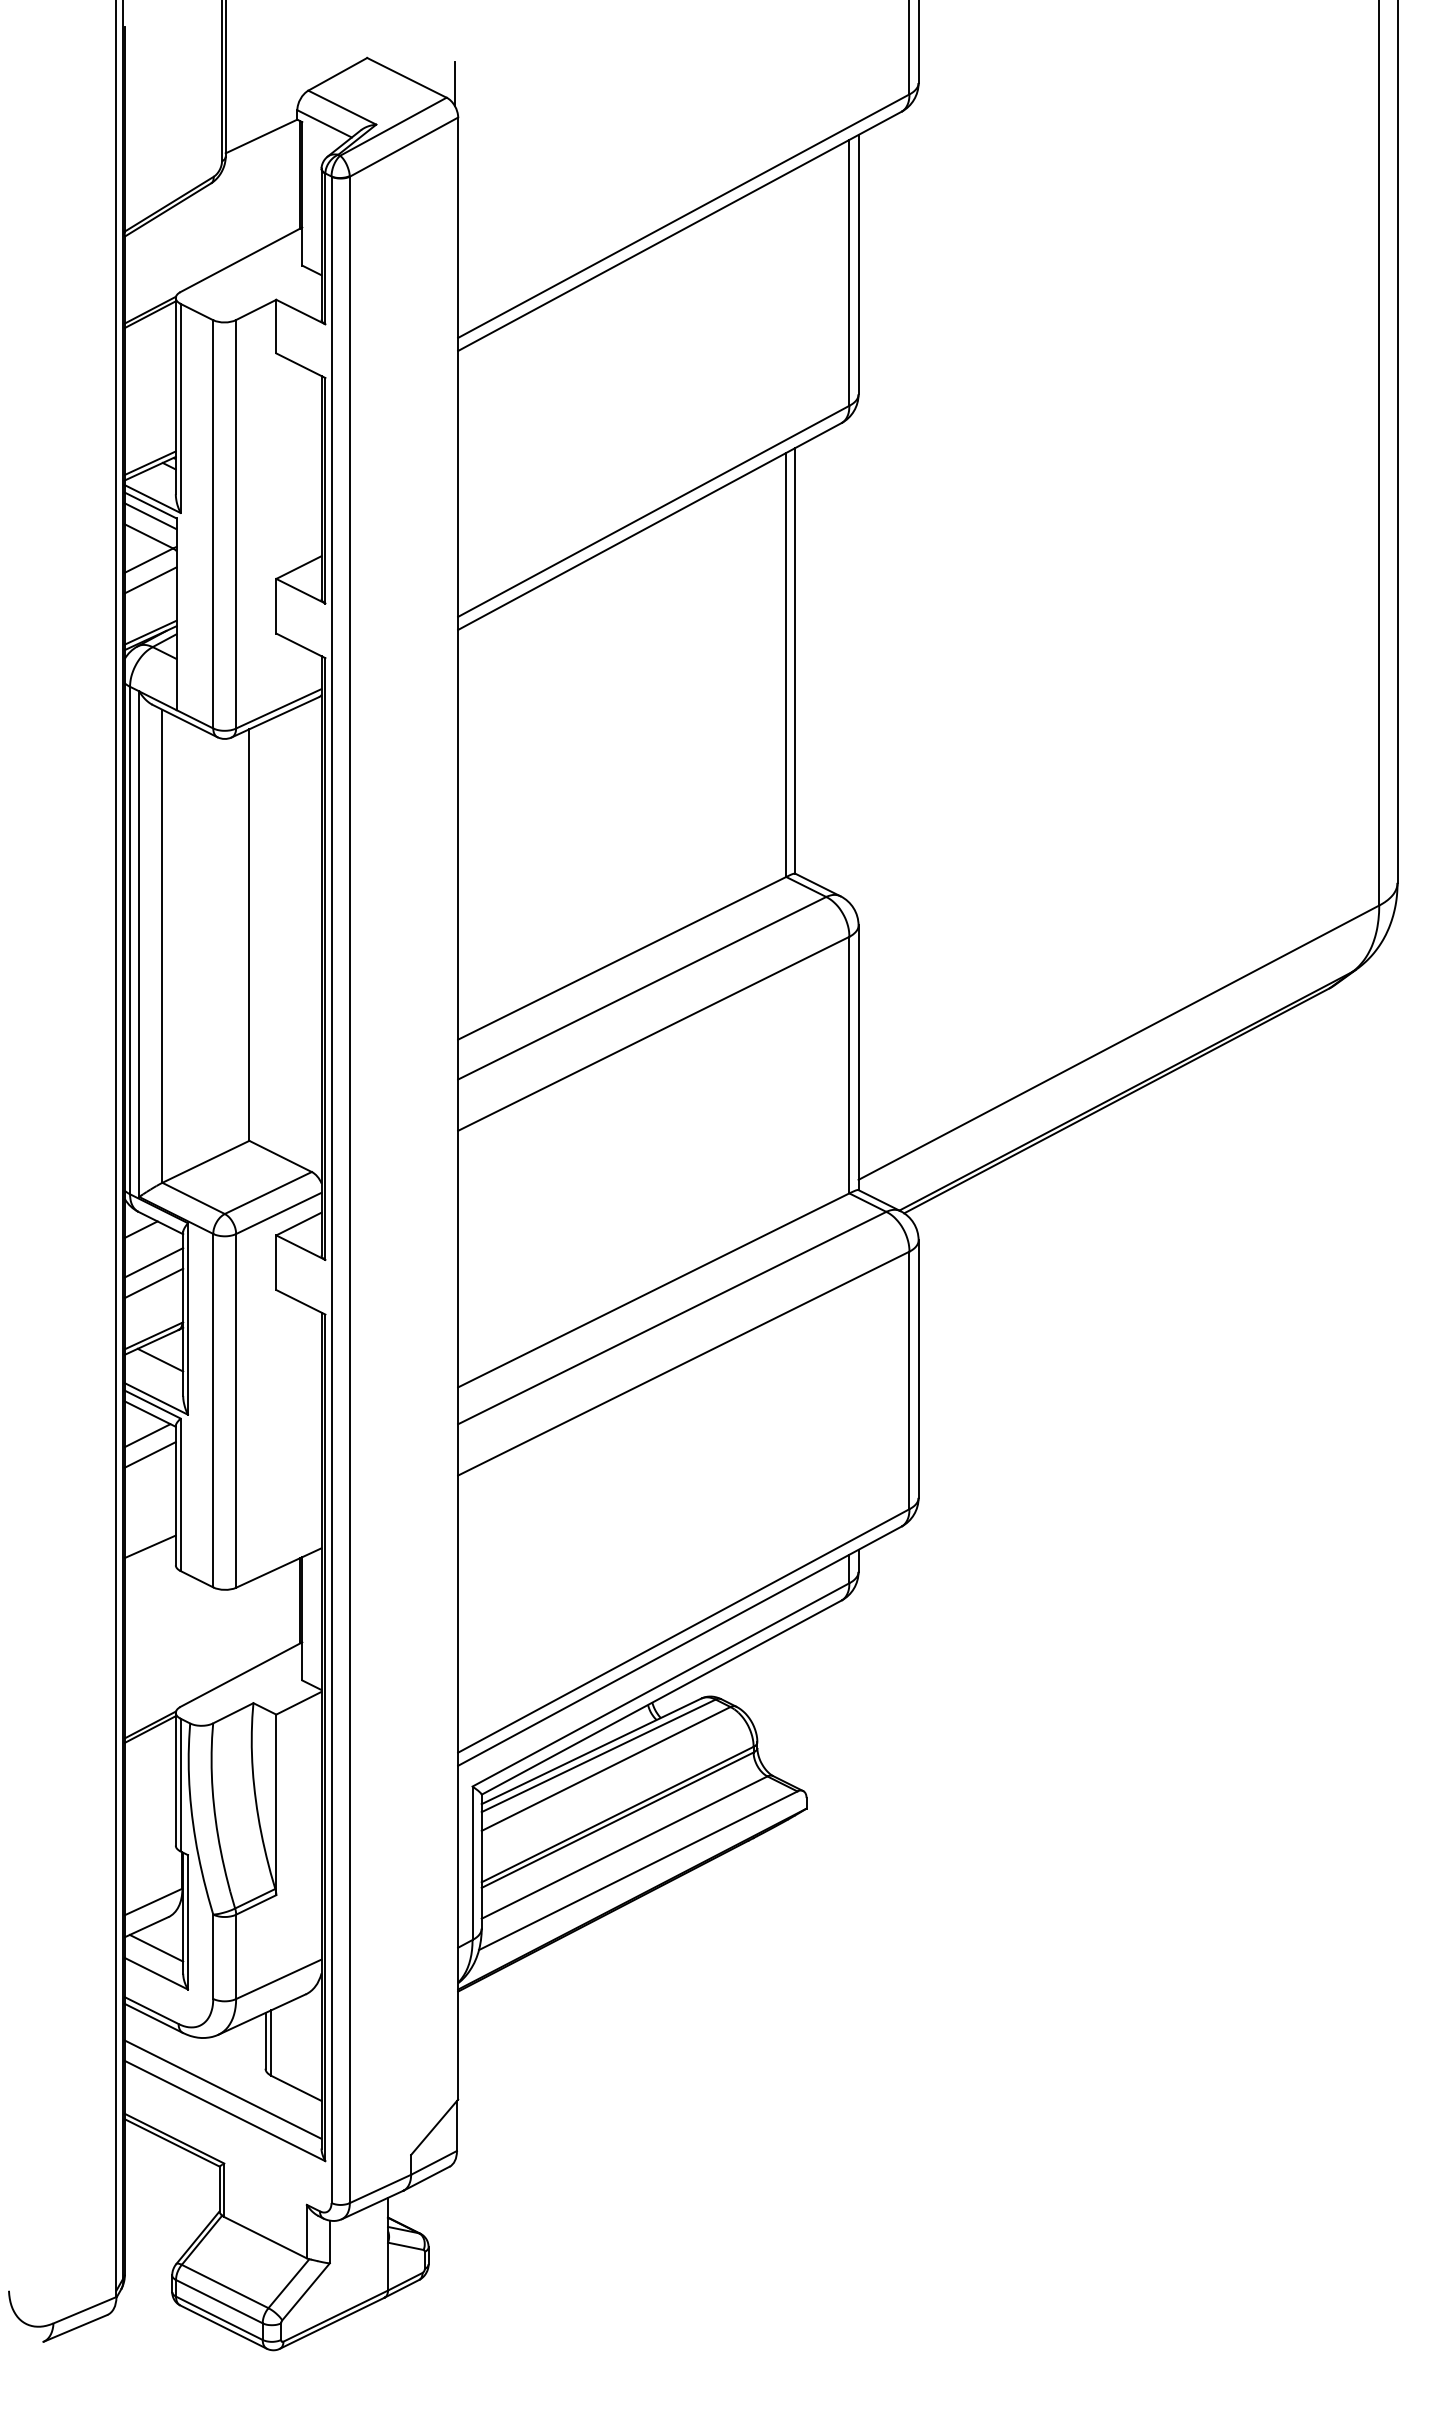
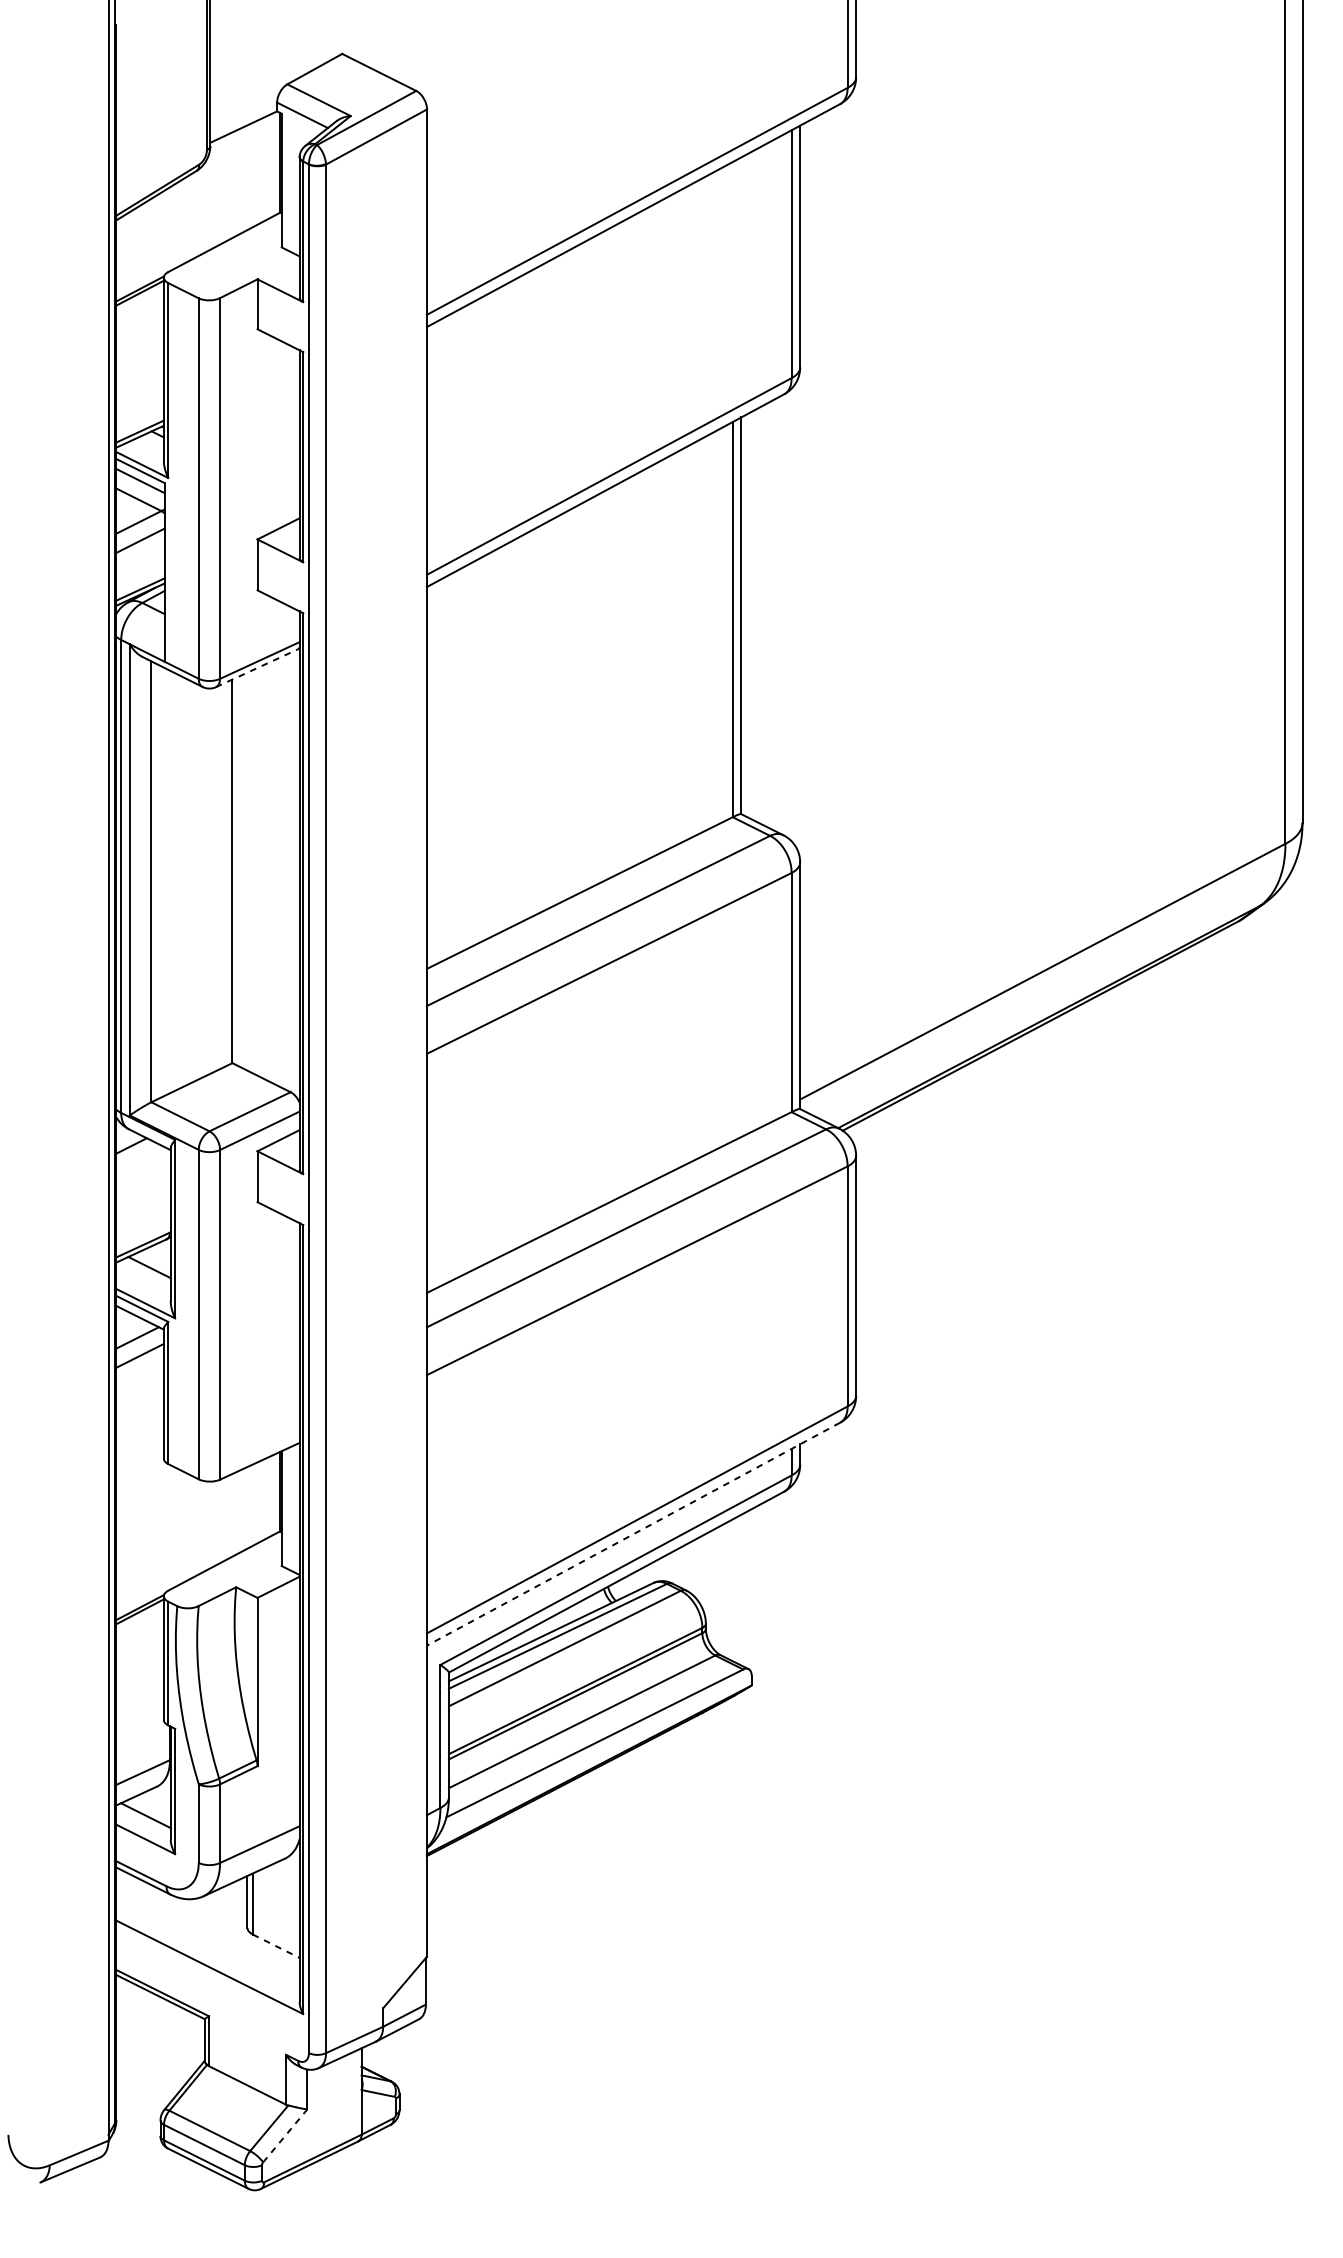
line: (455, 84) -> (424, 78), removed
line: (275, 717) -> (256, 668), solid -> dashed
line: (153, 1262) -> (143, 1176), removed
line: (153, 1283) -> (143, 1196), removed
line: (149, 1546) -> (139, 1441), removed
line: (679, 1646) -> (633, 1534), solid -> dashed
line: (296, 2088) -> (276, 1946), solid -> dashed
line: (222, 2089) -> (207, 1947), removed
line: (306, 2291) -> (285, 2135), solid -> dashed

